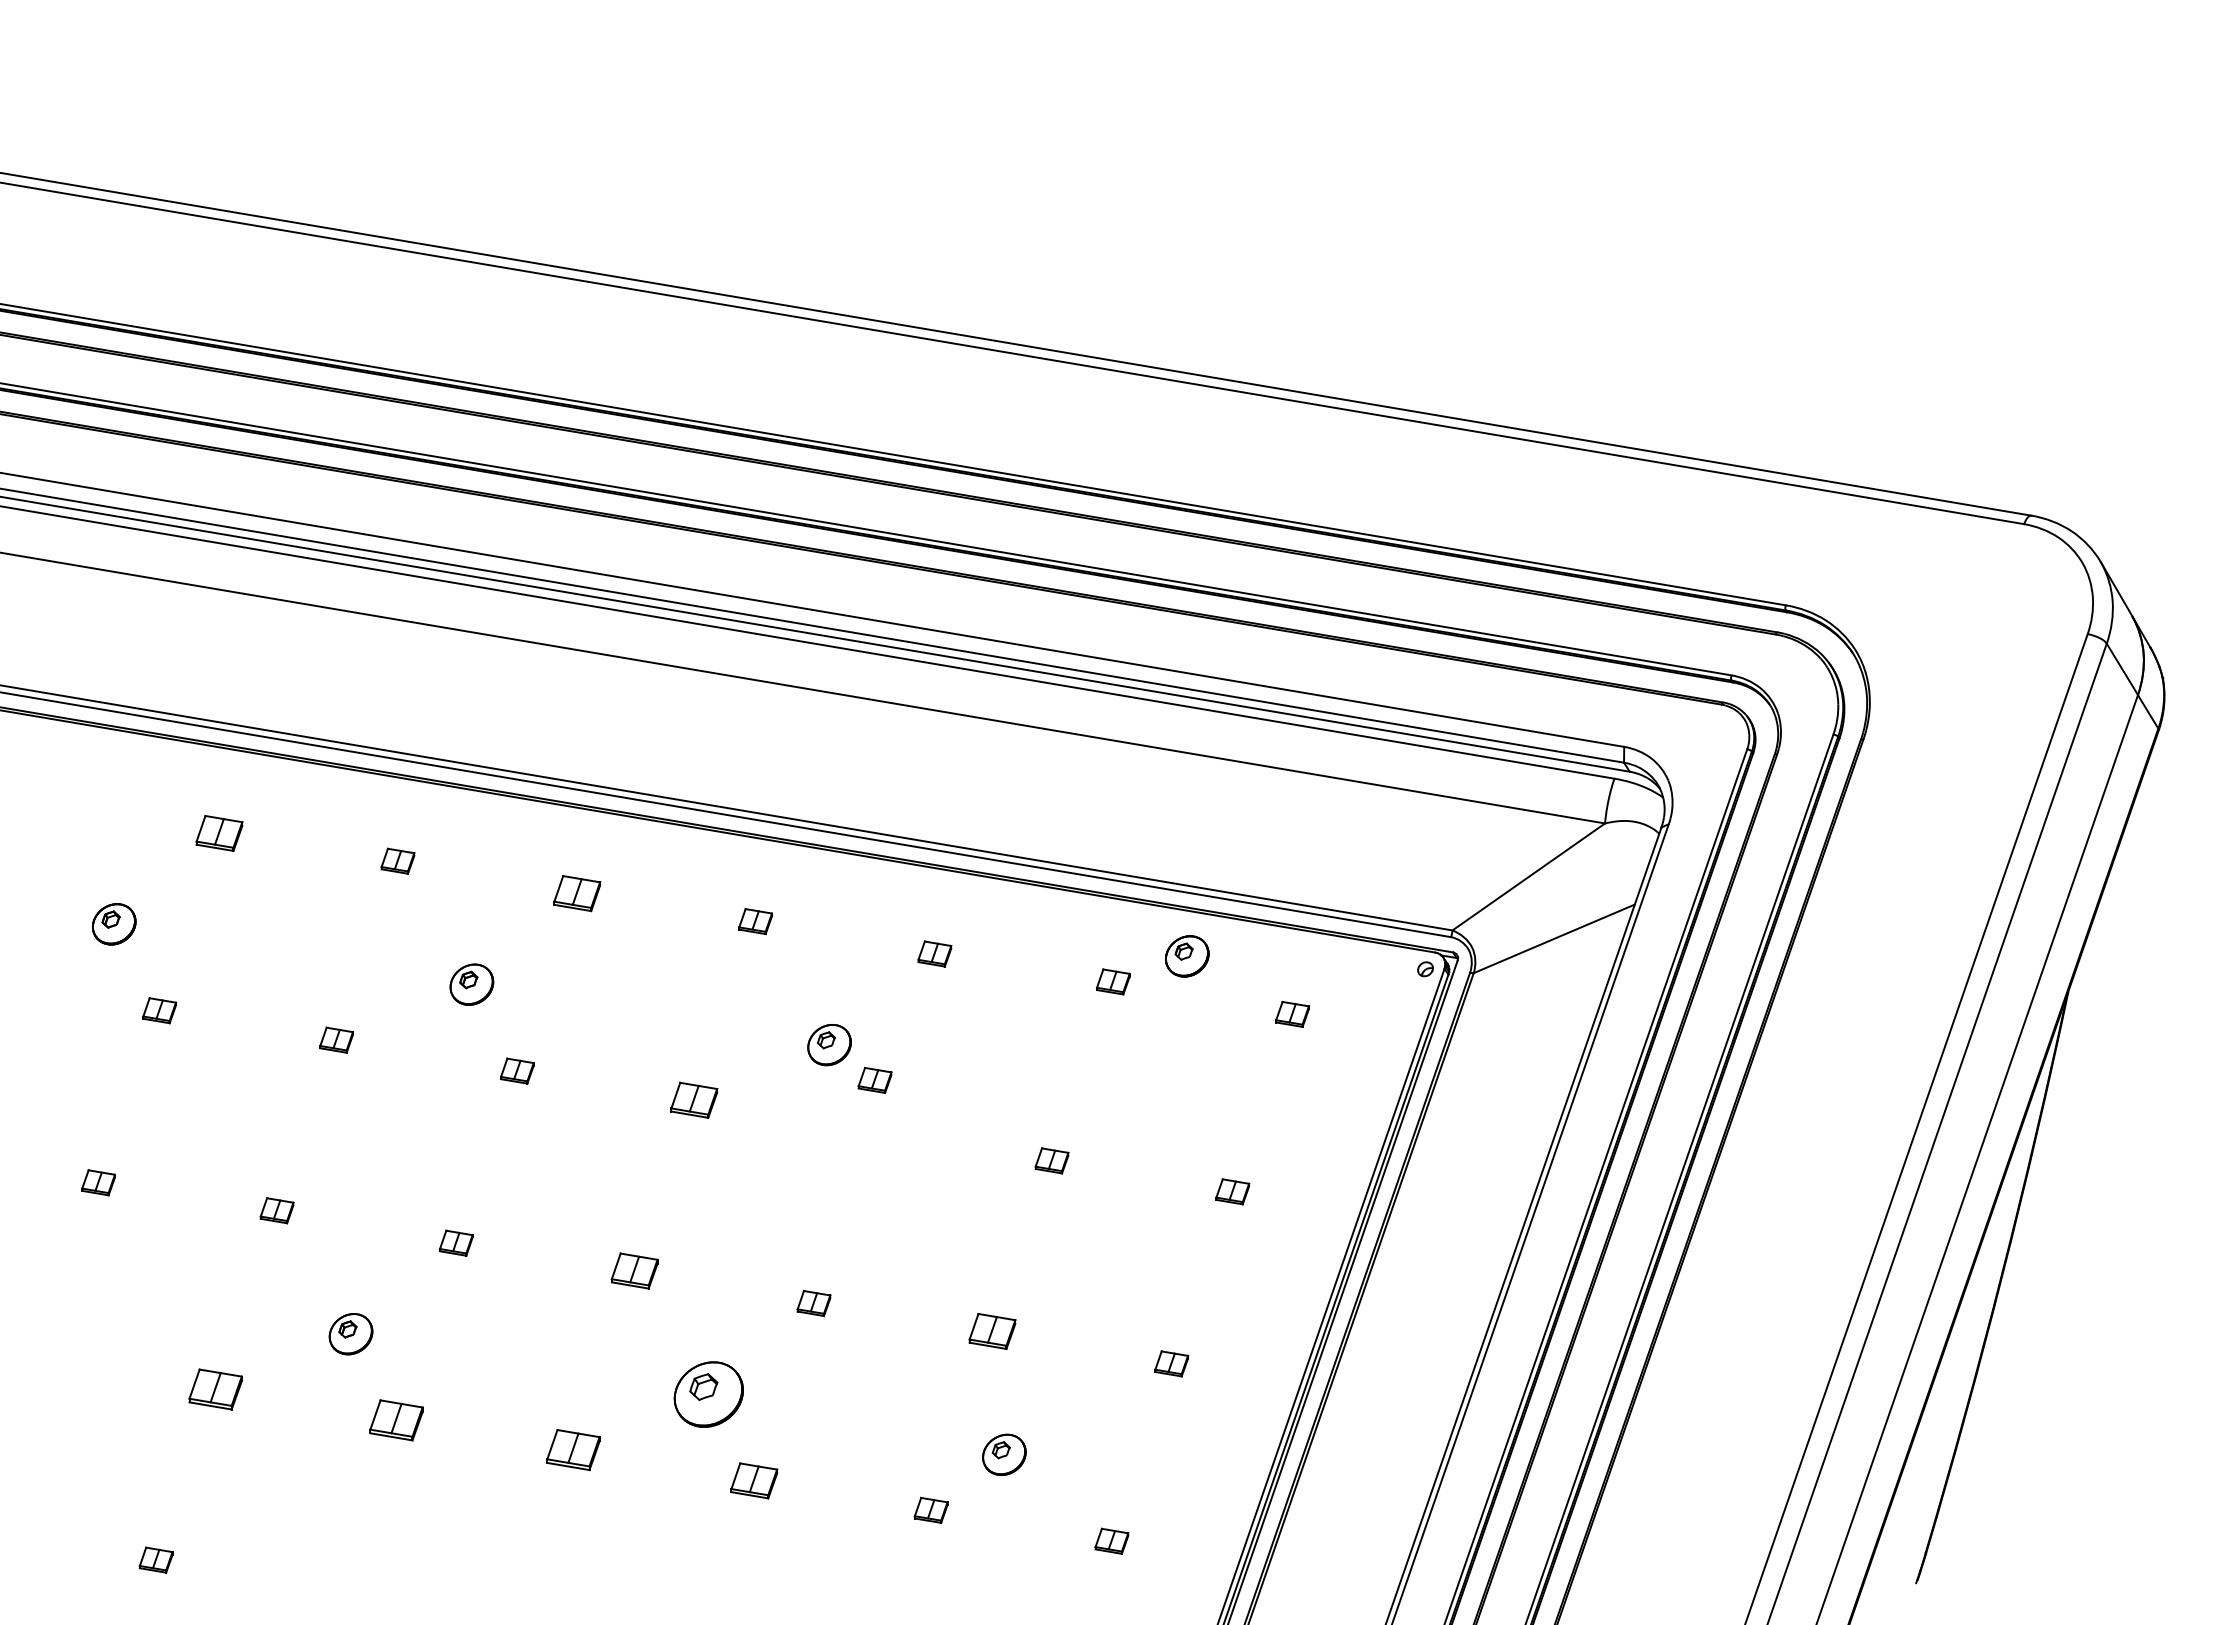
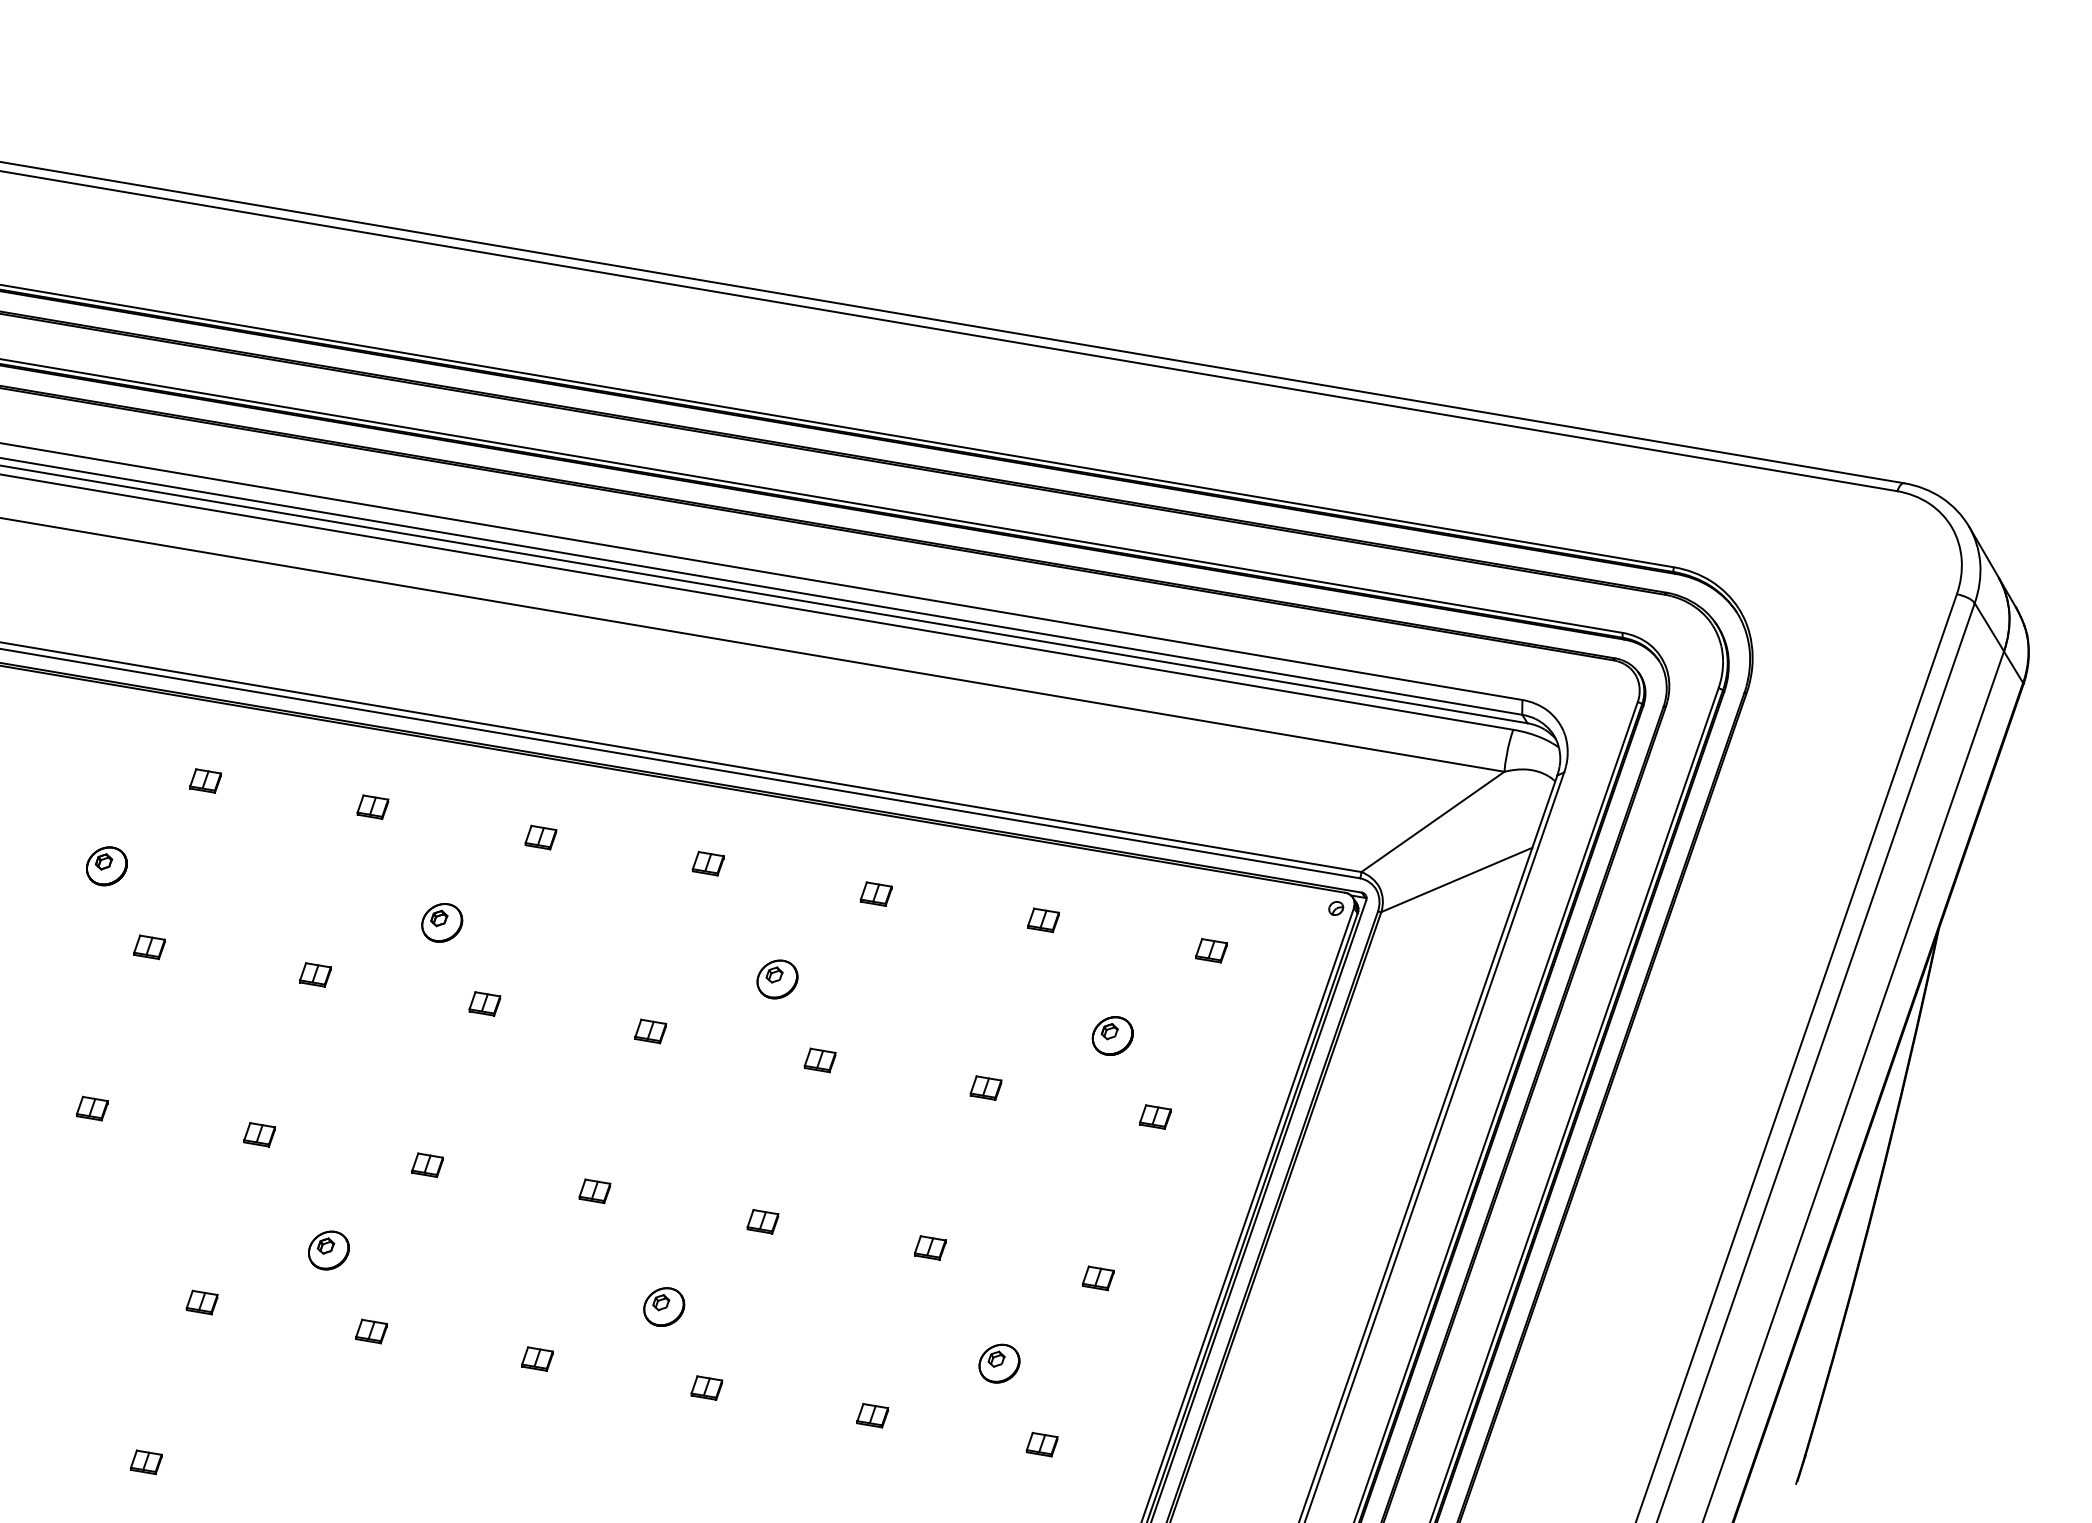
part: (219, 832) -> (205, 780), size x0.71
part: (576, 893) -> (540, 837), size x0.71
part: (1187, 956) -> (1113, 1036), moved
part: (874, 1079) -> (819, 1059), moved
part: (694, 1100) -> (650, 1031), size x0.71
part: (634, 1270) -> (594, 1190), size x0.71
part: (992, 1331) -> (930, 1248), size x0.71
part: (215, 1389) -> (201, 1302), size x0.62
part: (708, 1394) -> (664, 1307), size x0.62
part: (396, 1420) -> (371, 1331), size x0.62
part: (573, 1449) -> (537, 1358), size x0.62
part: (1004, 1454) -> (999, 1363), moved
part: (753, 1480) -> (706, 1387), size x0.71

